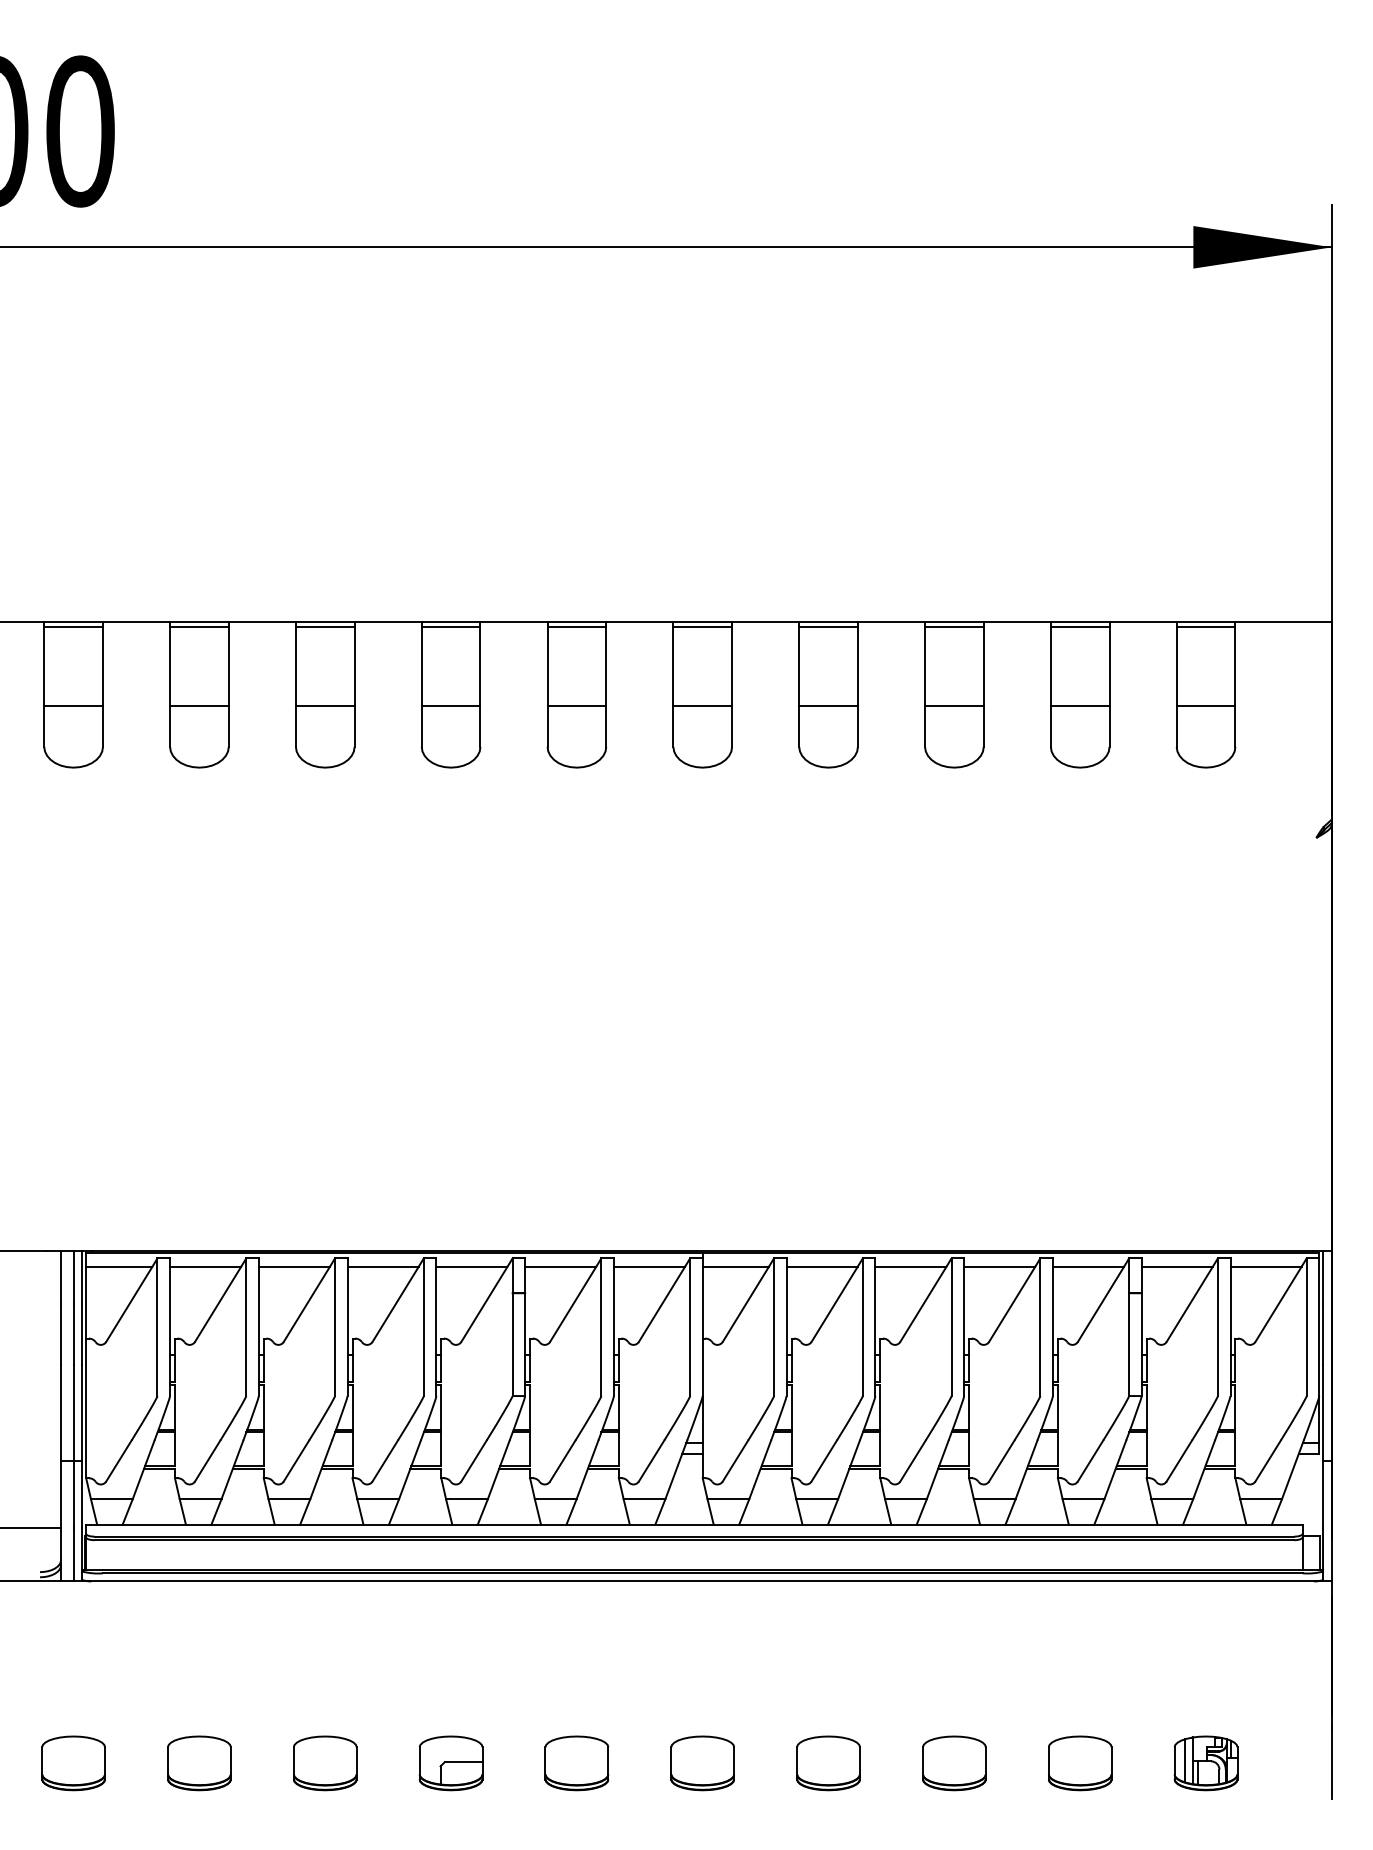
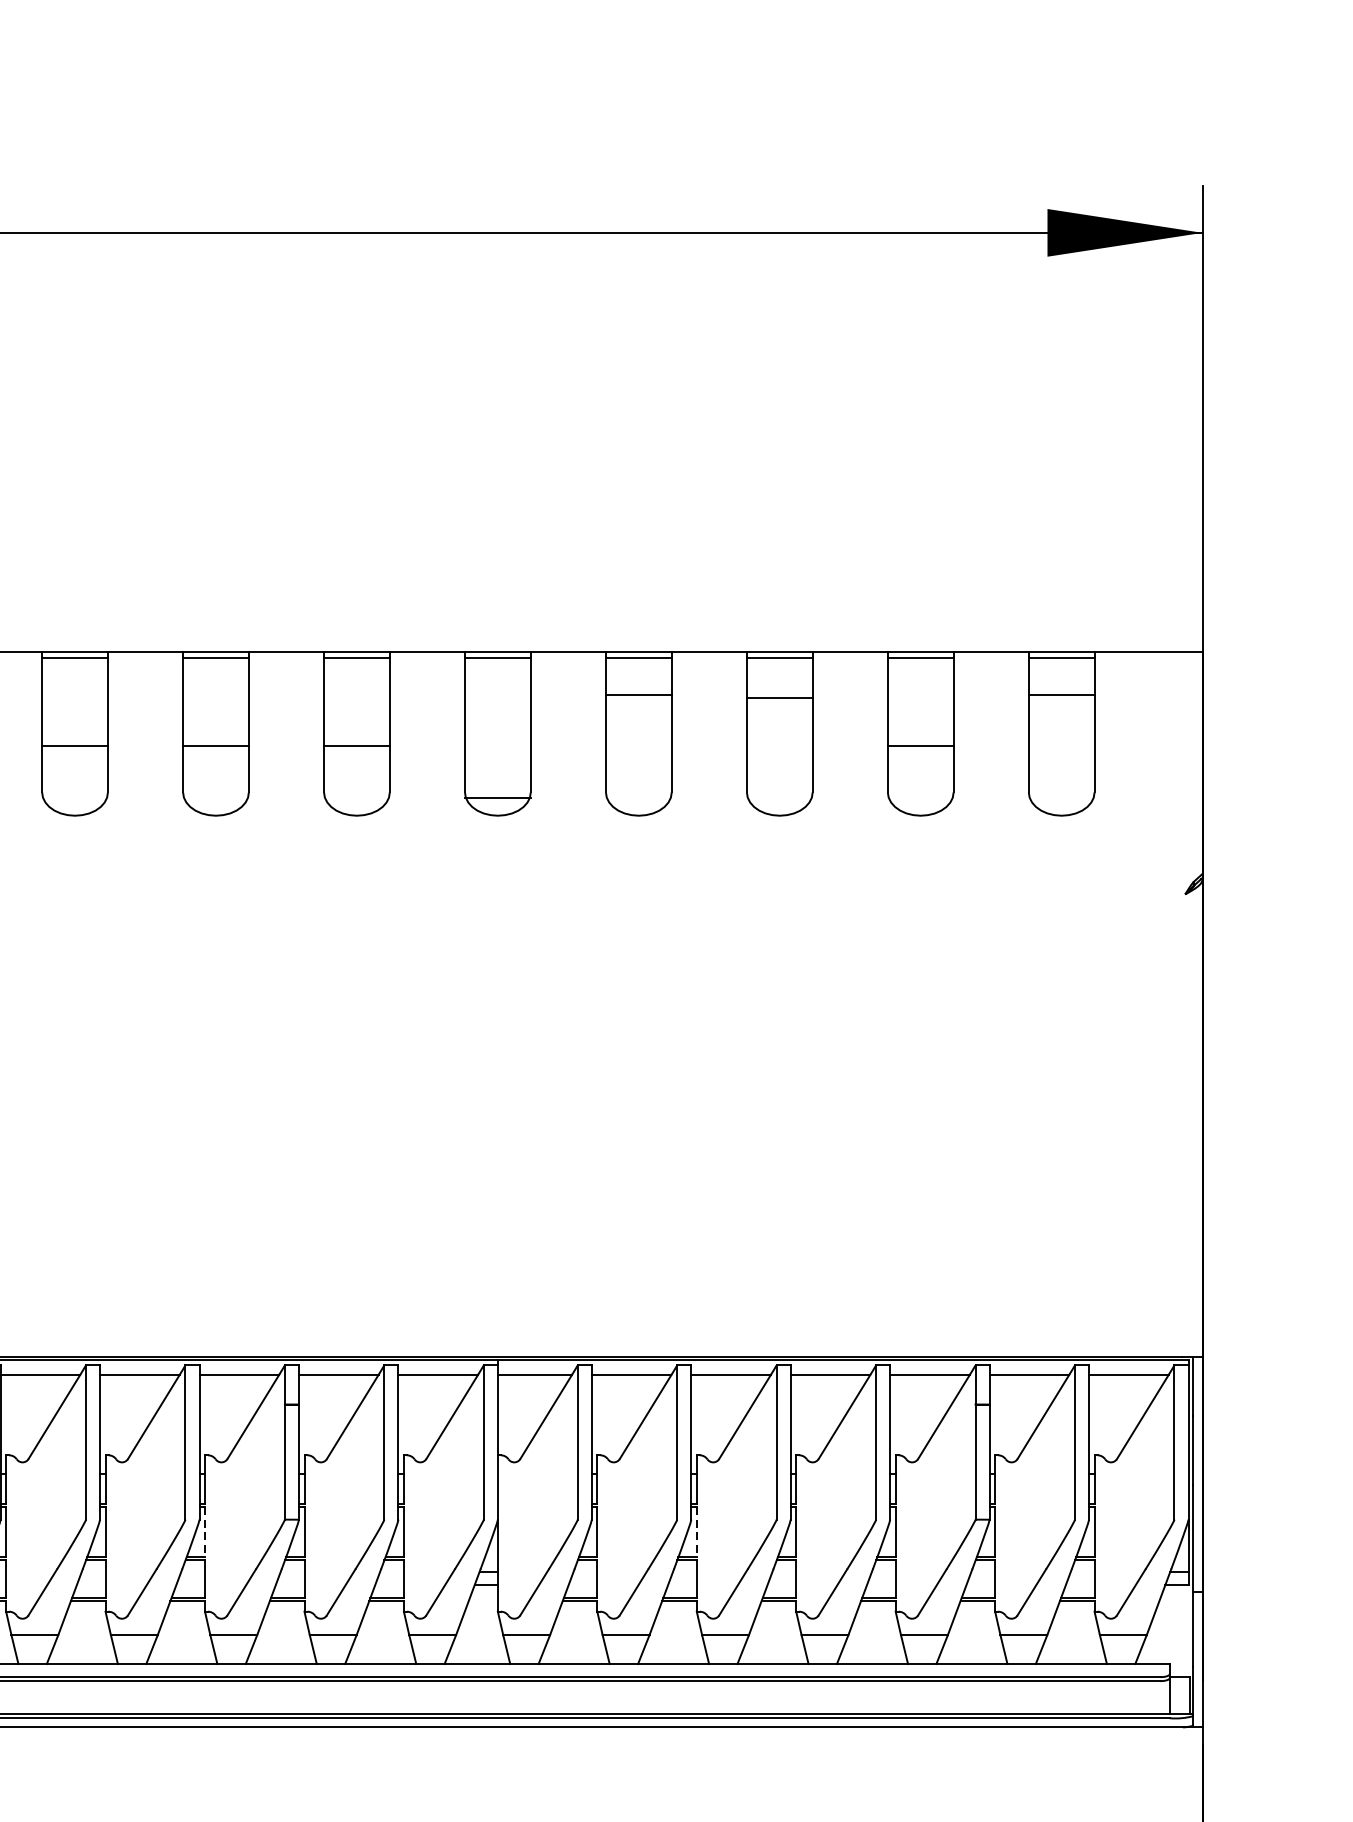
line: (702, 705) -> (497, 797), moved
line: (828, 705) -> (638, 694), moved
line: (954, 705) -> (779, 697), moved
line: (1205, 705) -> (1061, 694), moved
line: (441, 1407) -> (205, 1532), solid -> dashed
line: (880, 1407) -> (697, 1532), solid -> dashed

